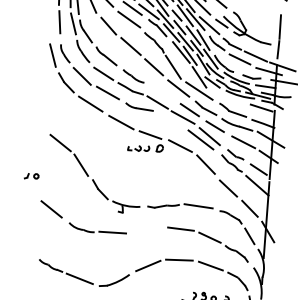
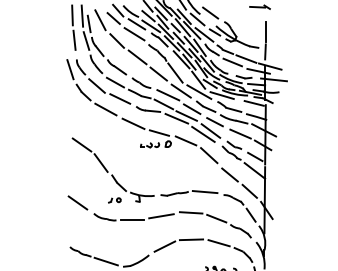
line: (163, 92) -> (168, 95), added
line: (224, 96) -> (221, 95), added
line: (171, 119) -> (176, 118), added
part: (31, 176) -> (114, 200), moved
line: (146, 231) -> (161, 216), added

